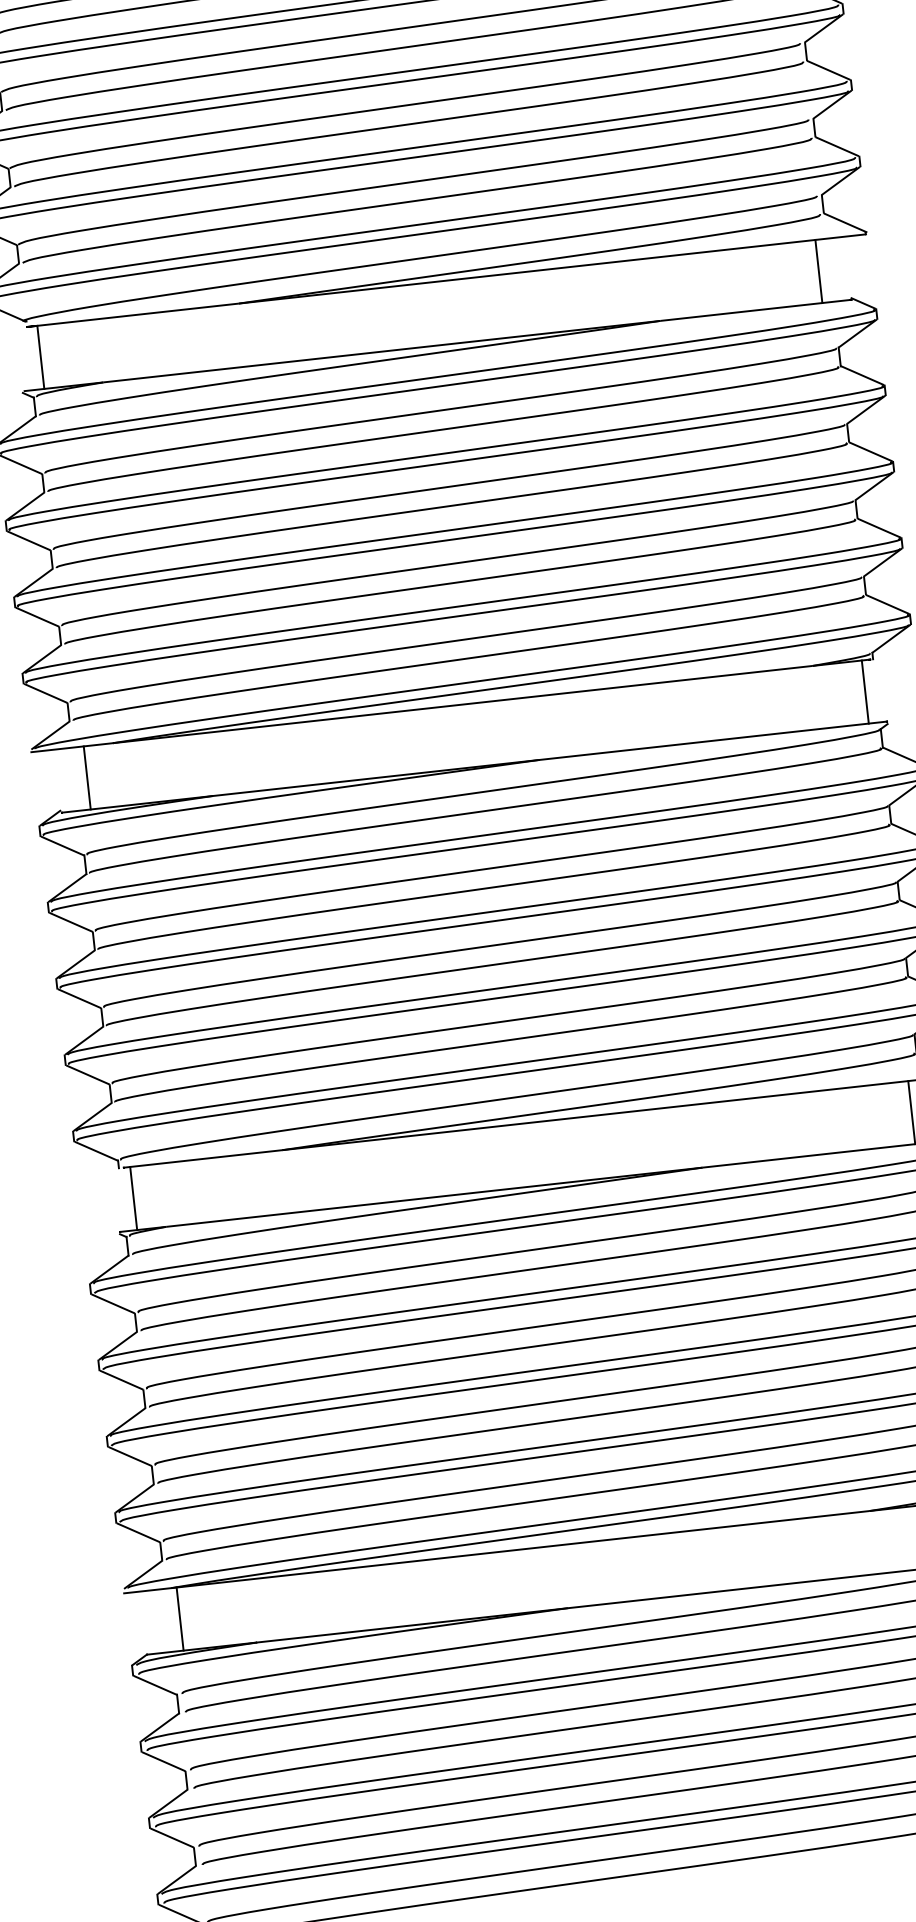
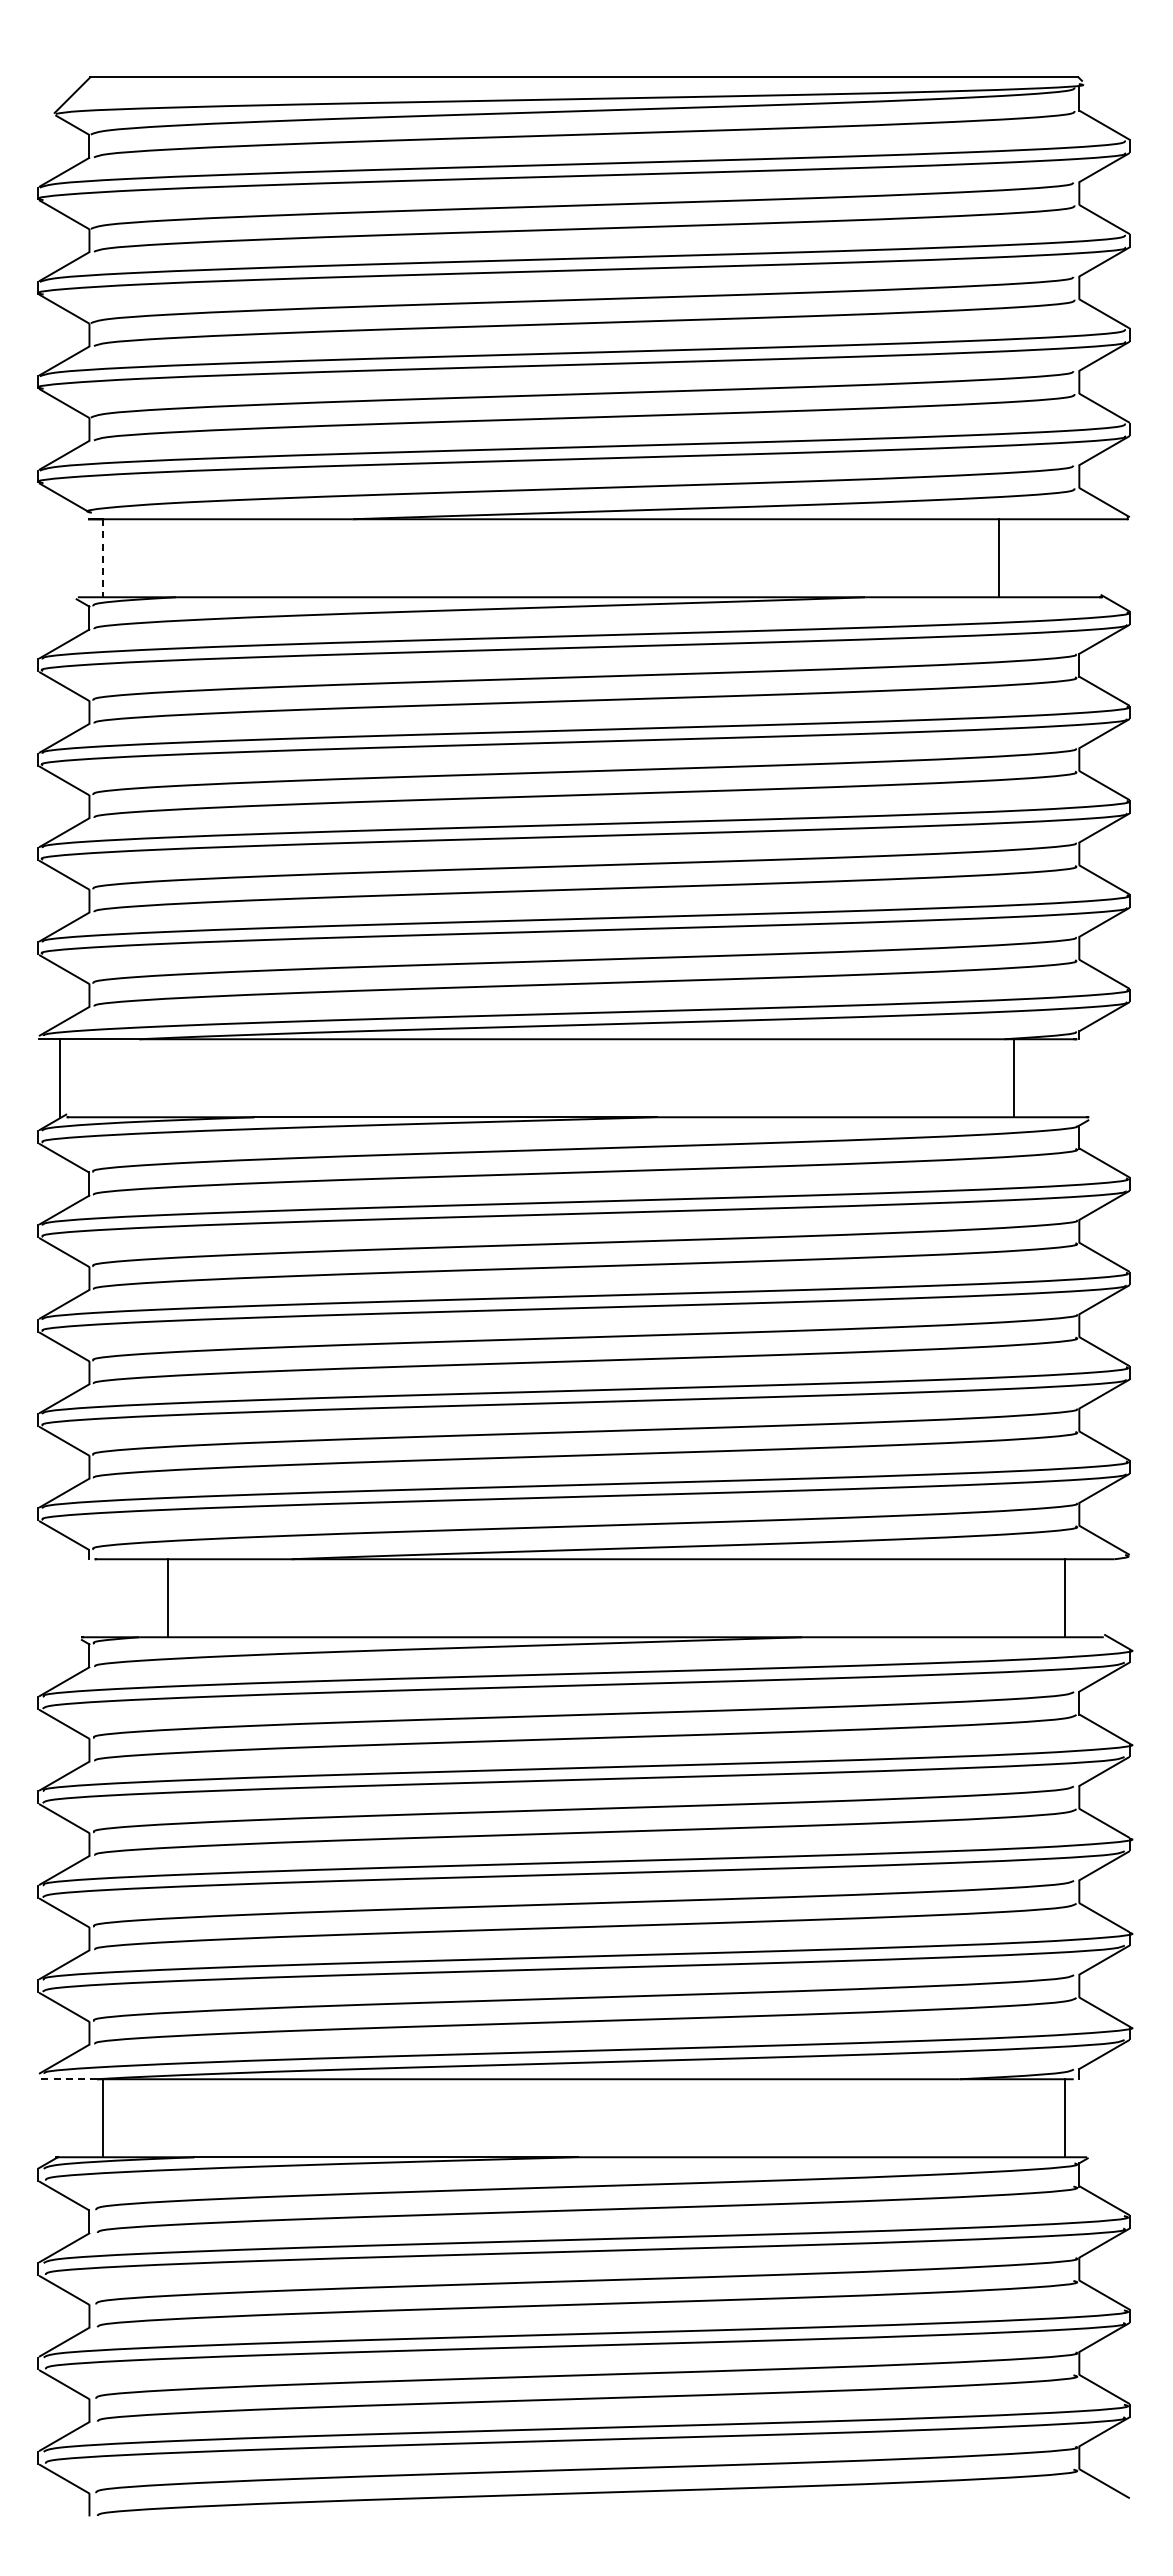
line: (818, 271) -> (999, 558), moved
line: (40, 357) -> (103, 558), solid -> dashed
line: (865, 692) -> (1014, 1078), moved
line: (87, 778) -> (60, 1078), moved
line: (133, 1198) -> (168, 1598), moved
line: (147, 1590) -> (67, 2079), solid -> dashed

